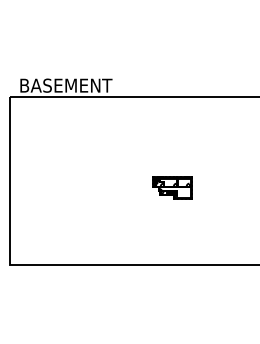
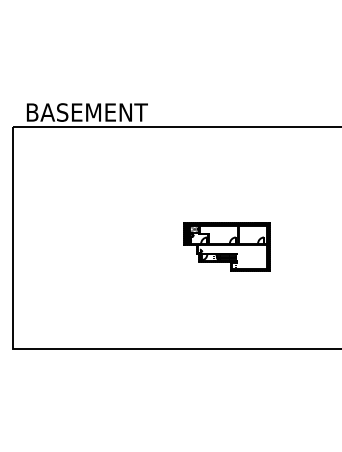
part: (172, 187) -> (226, 246), size x1.67

